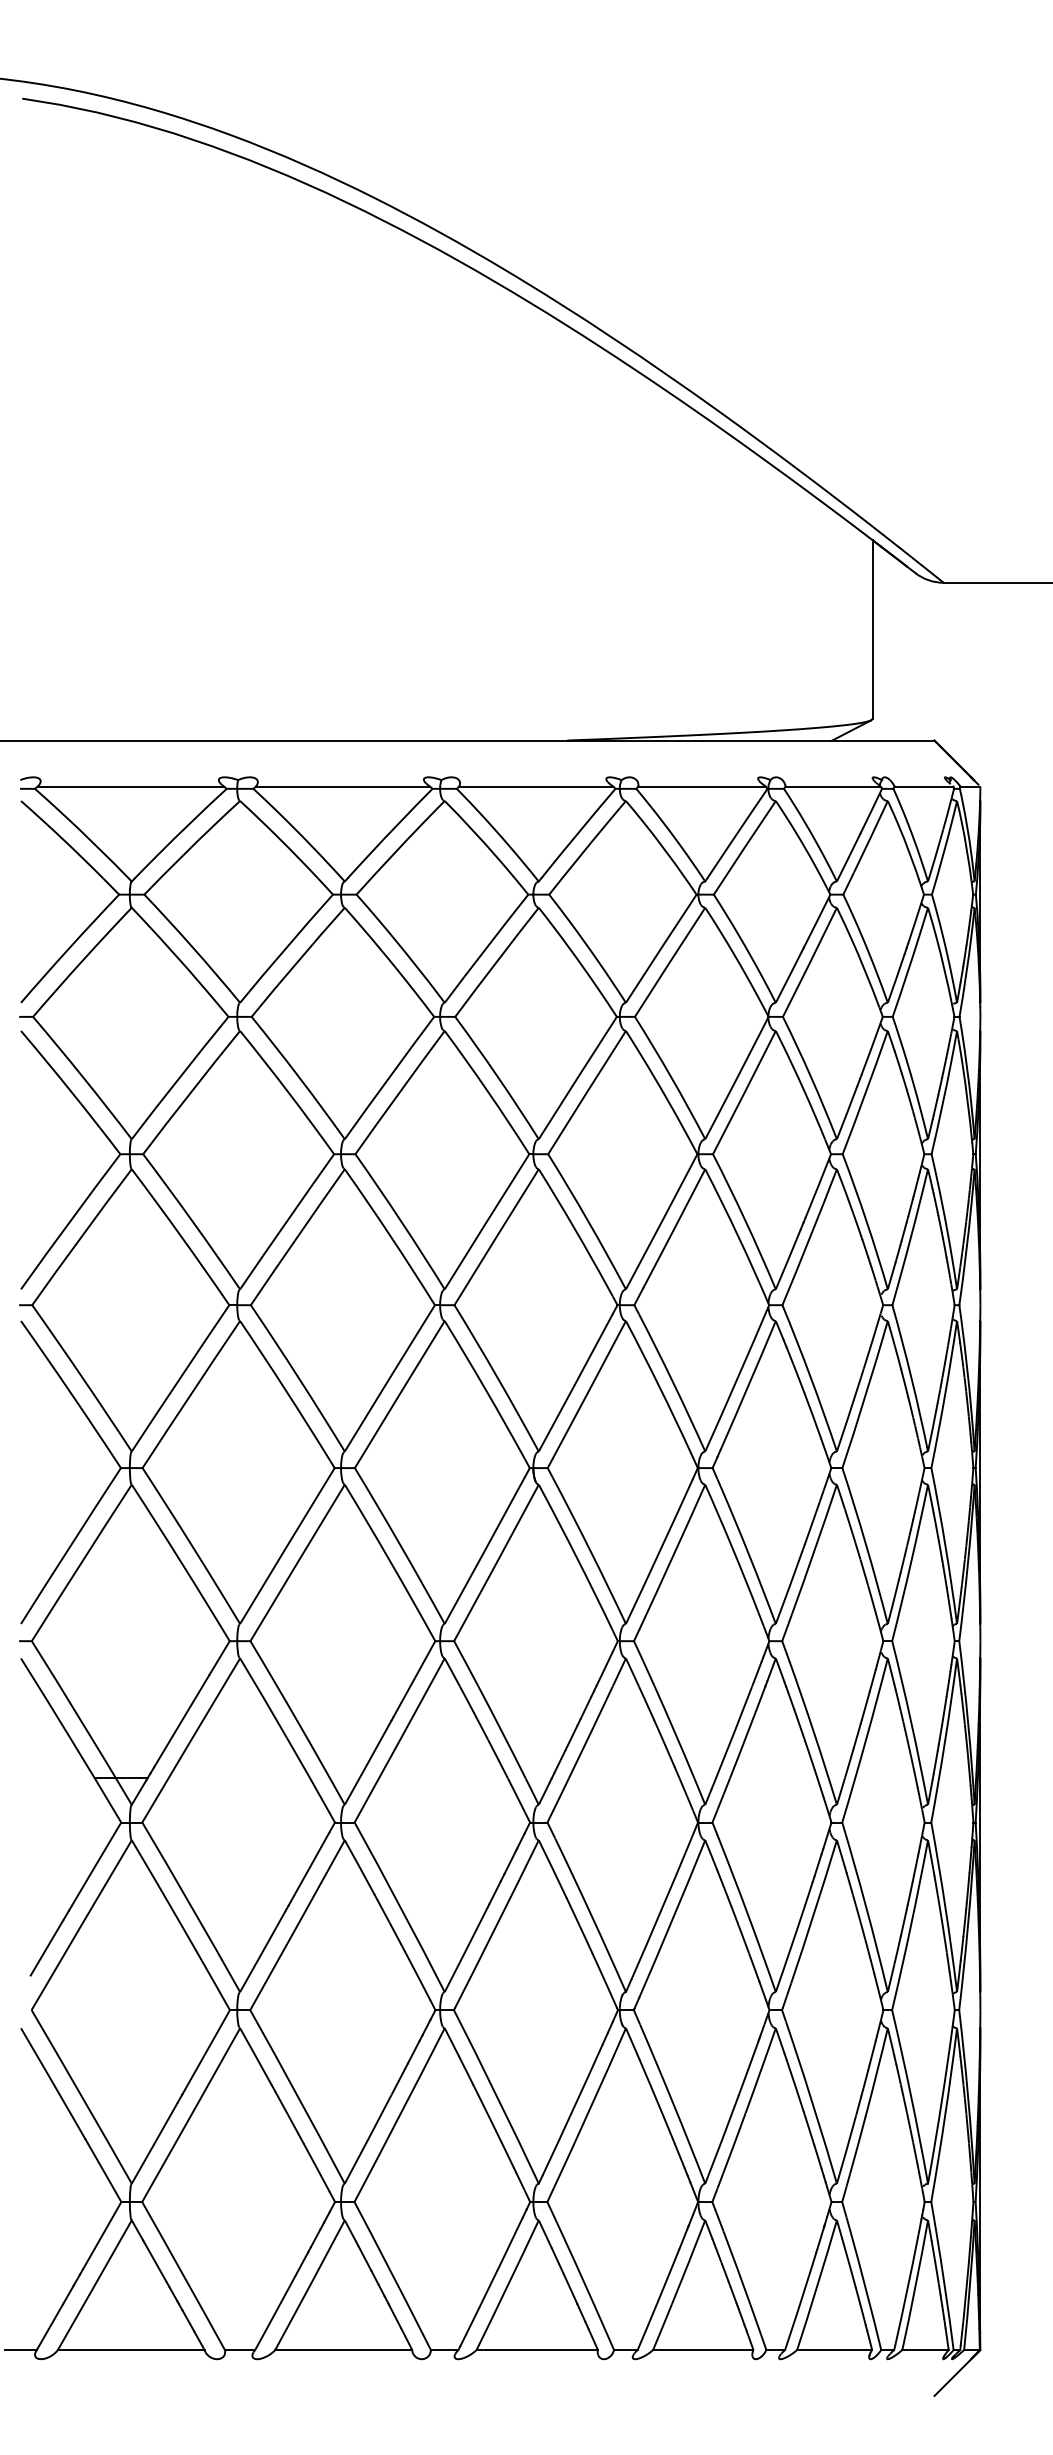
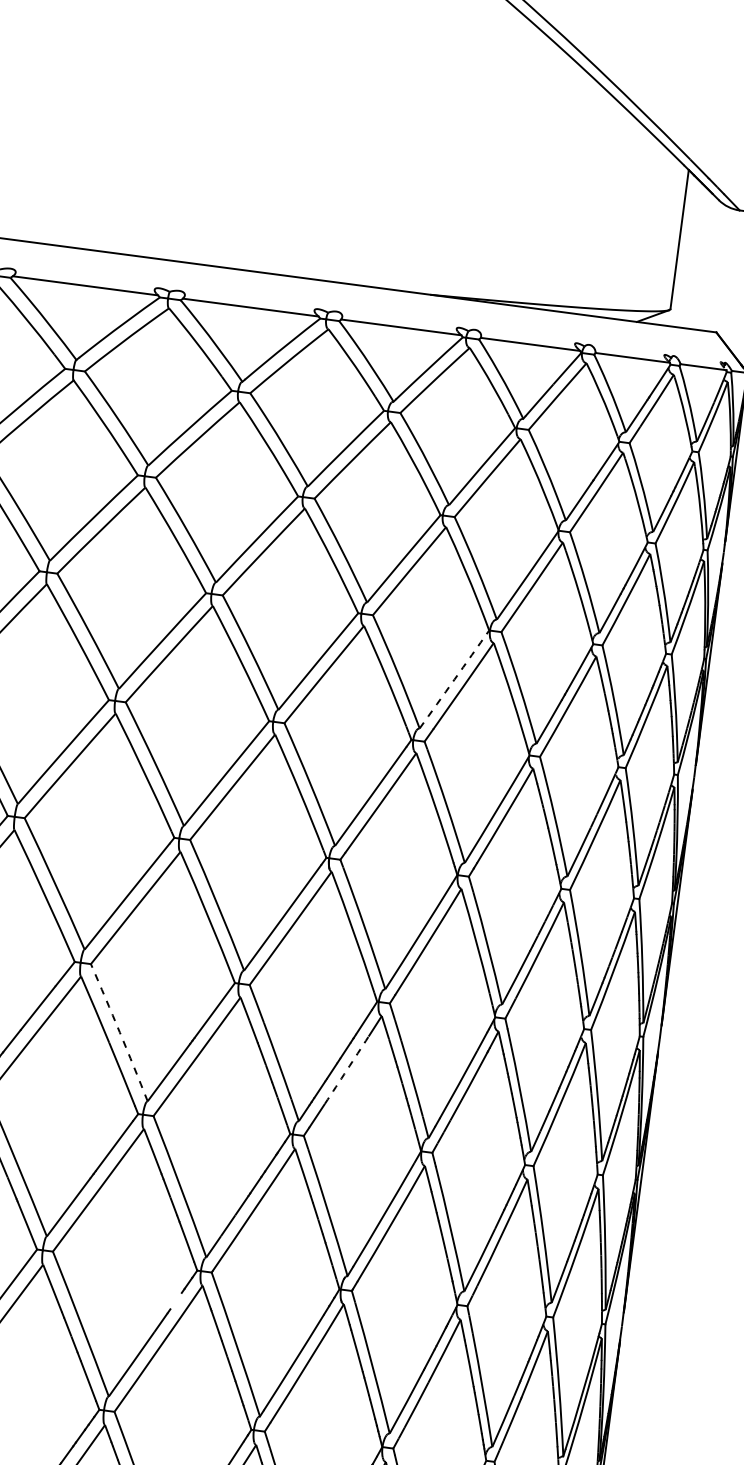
arc: (661, 1221) -> (454, 679), solid -> dashed
arc: (298, 1722) -> (120, 1032), solid -> dashed
arc: (590, 1732) -> (346, 1070), solid -> dashed
line: (413, 2051) -> (175, 1300), removed

